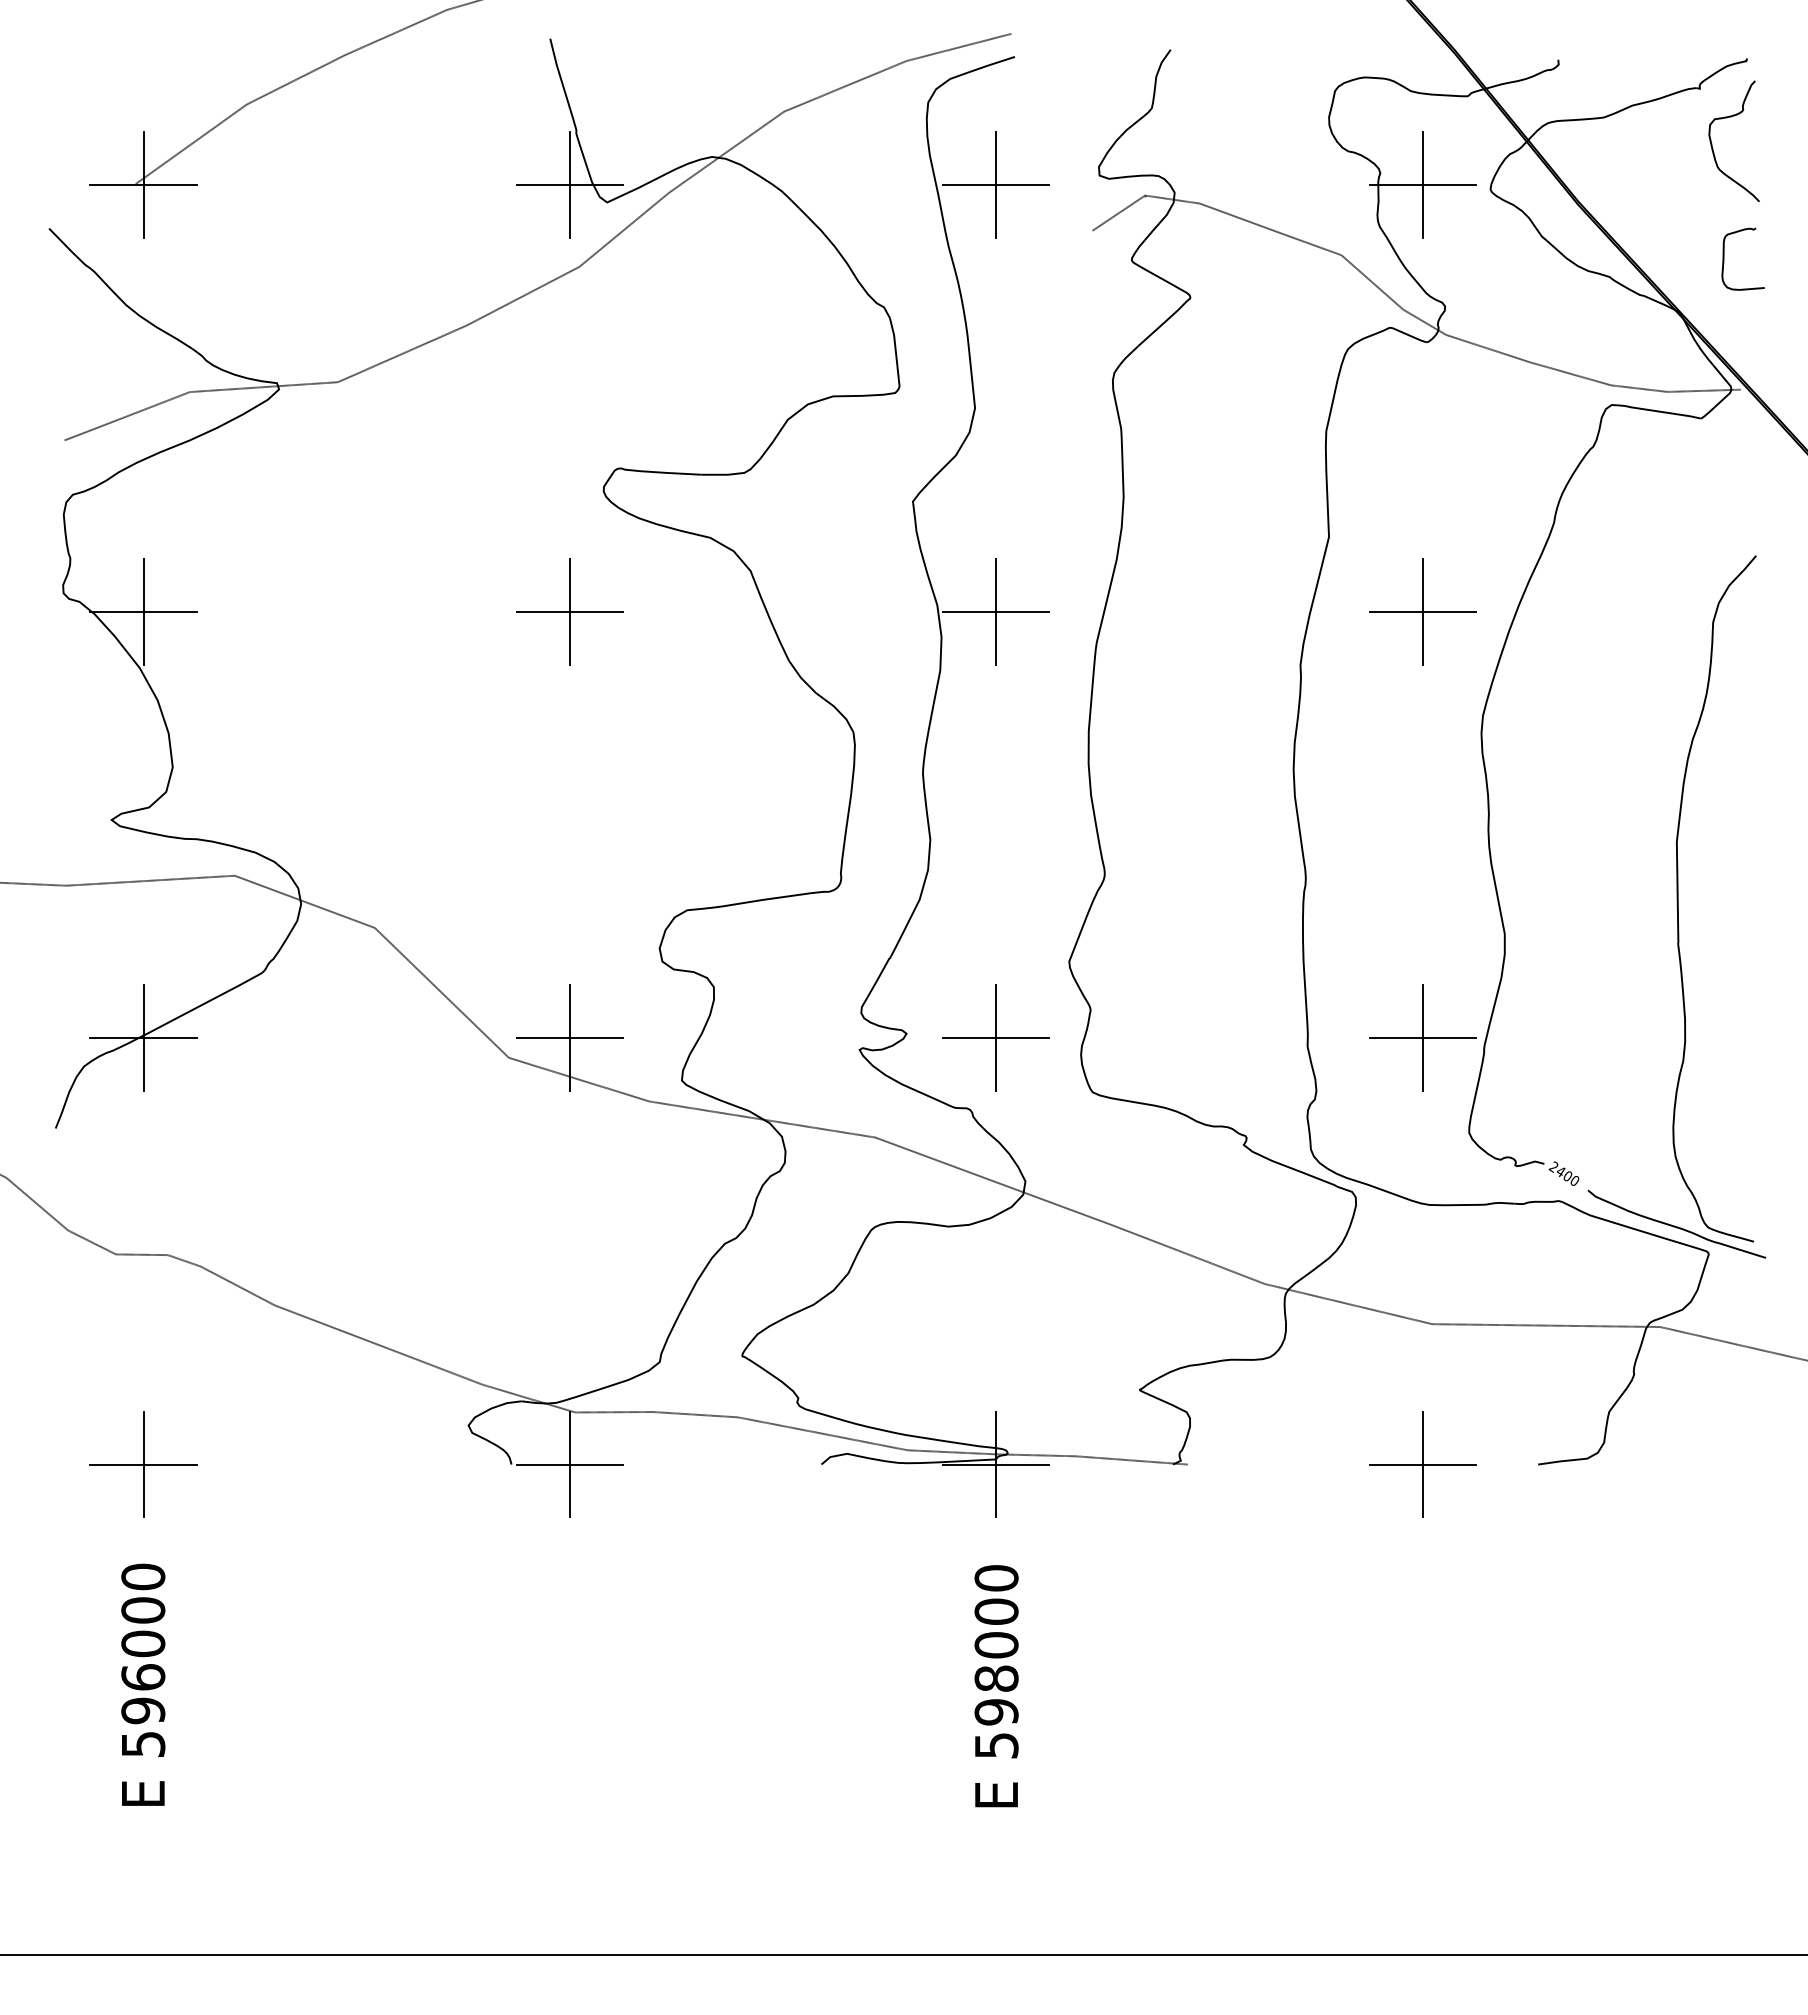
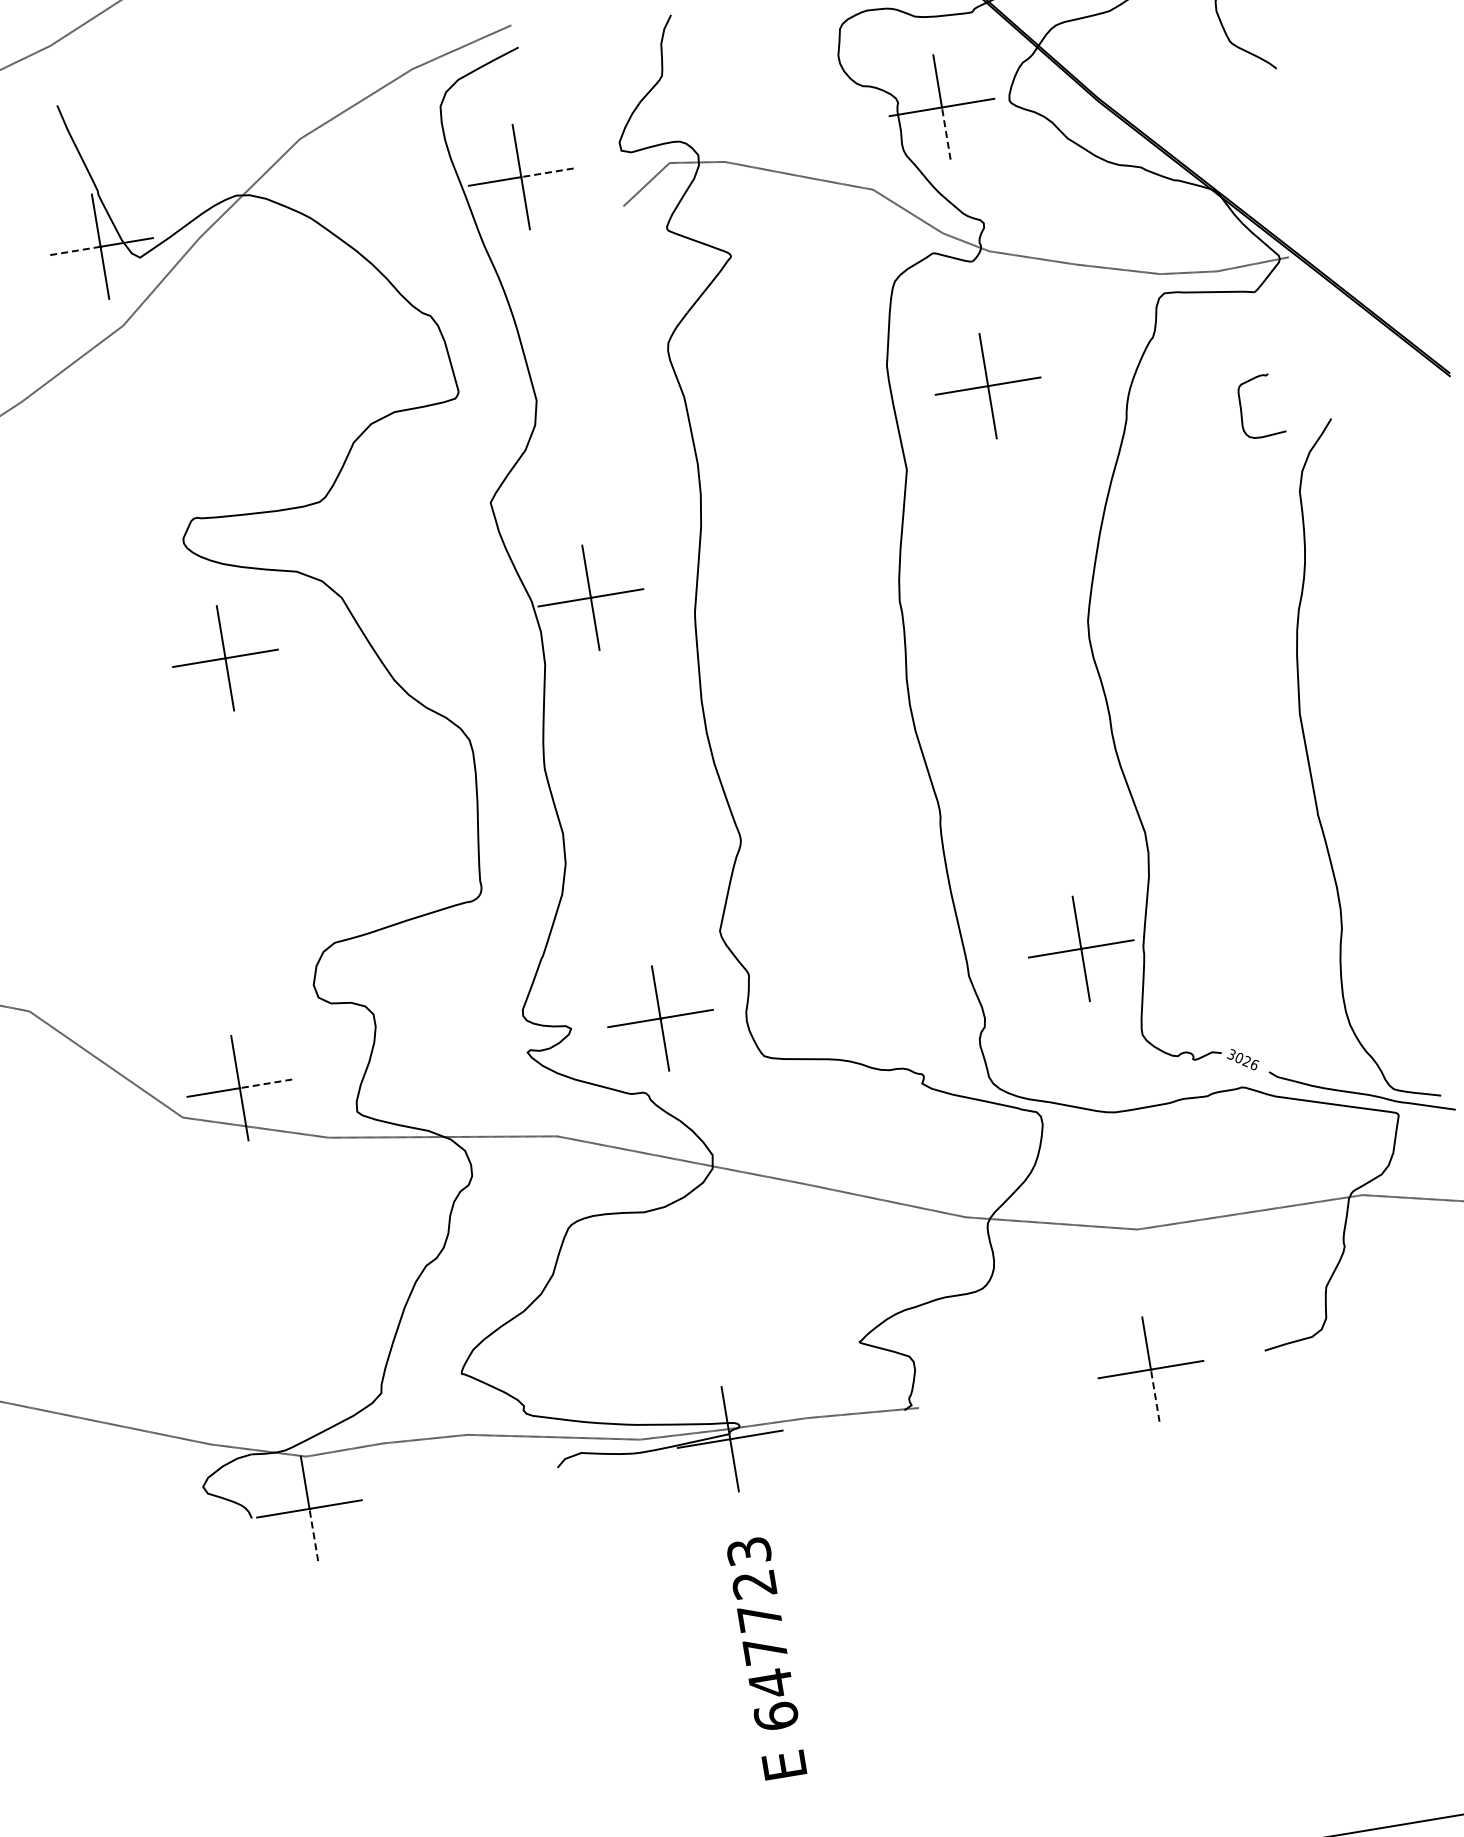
line: (543, 185) -> (74, 251), solid -> dashed
line: (1022, 185) -> (547, 173), solid -> dashed
line: (1422, 211) -> (945, 133), solid -> dashed
curve: (1724, 258) -> (1241, 408), moved
part: (569, 611) -> (224, 658), moved
part: (1422, 611) -> (987, 385), moved
line: (596, 1038) -> (266, 1084), solid -> dashed
text: (1563, 1173) -> (1242, 1059), 2400 -> 3026
line: (569, 1490) -> (313, 1534), solid -> dashed
line: (1422, 1490) -> (1154, 1395), solid -> dashed
text: (996, 1661) -> (762, 1633), 598000 -> 647723

